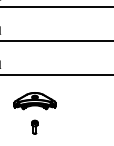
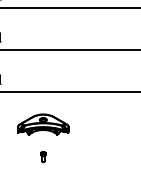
part: (35, 126) -> (43, 156), size x0.62

